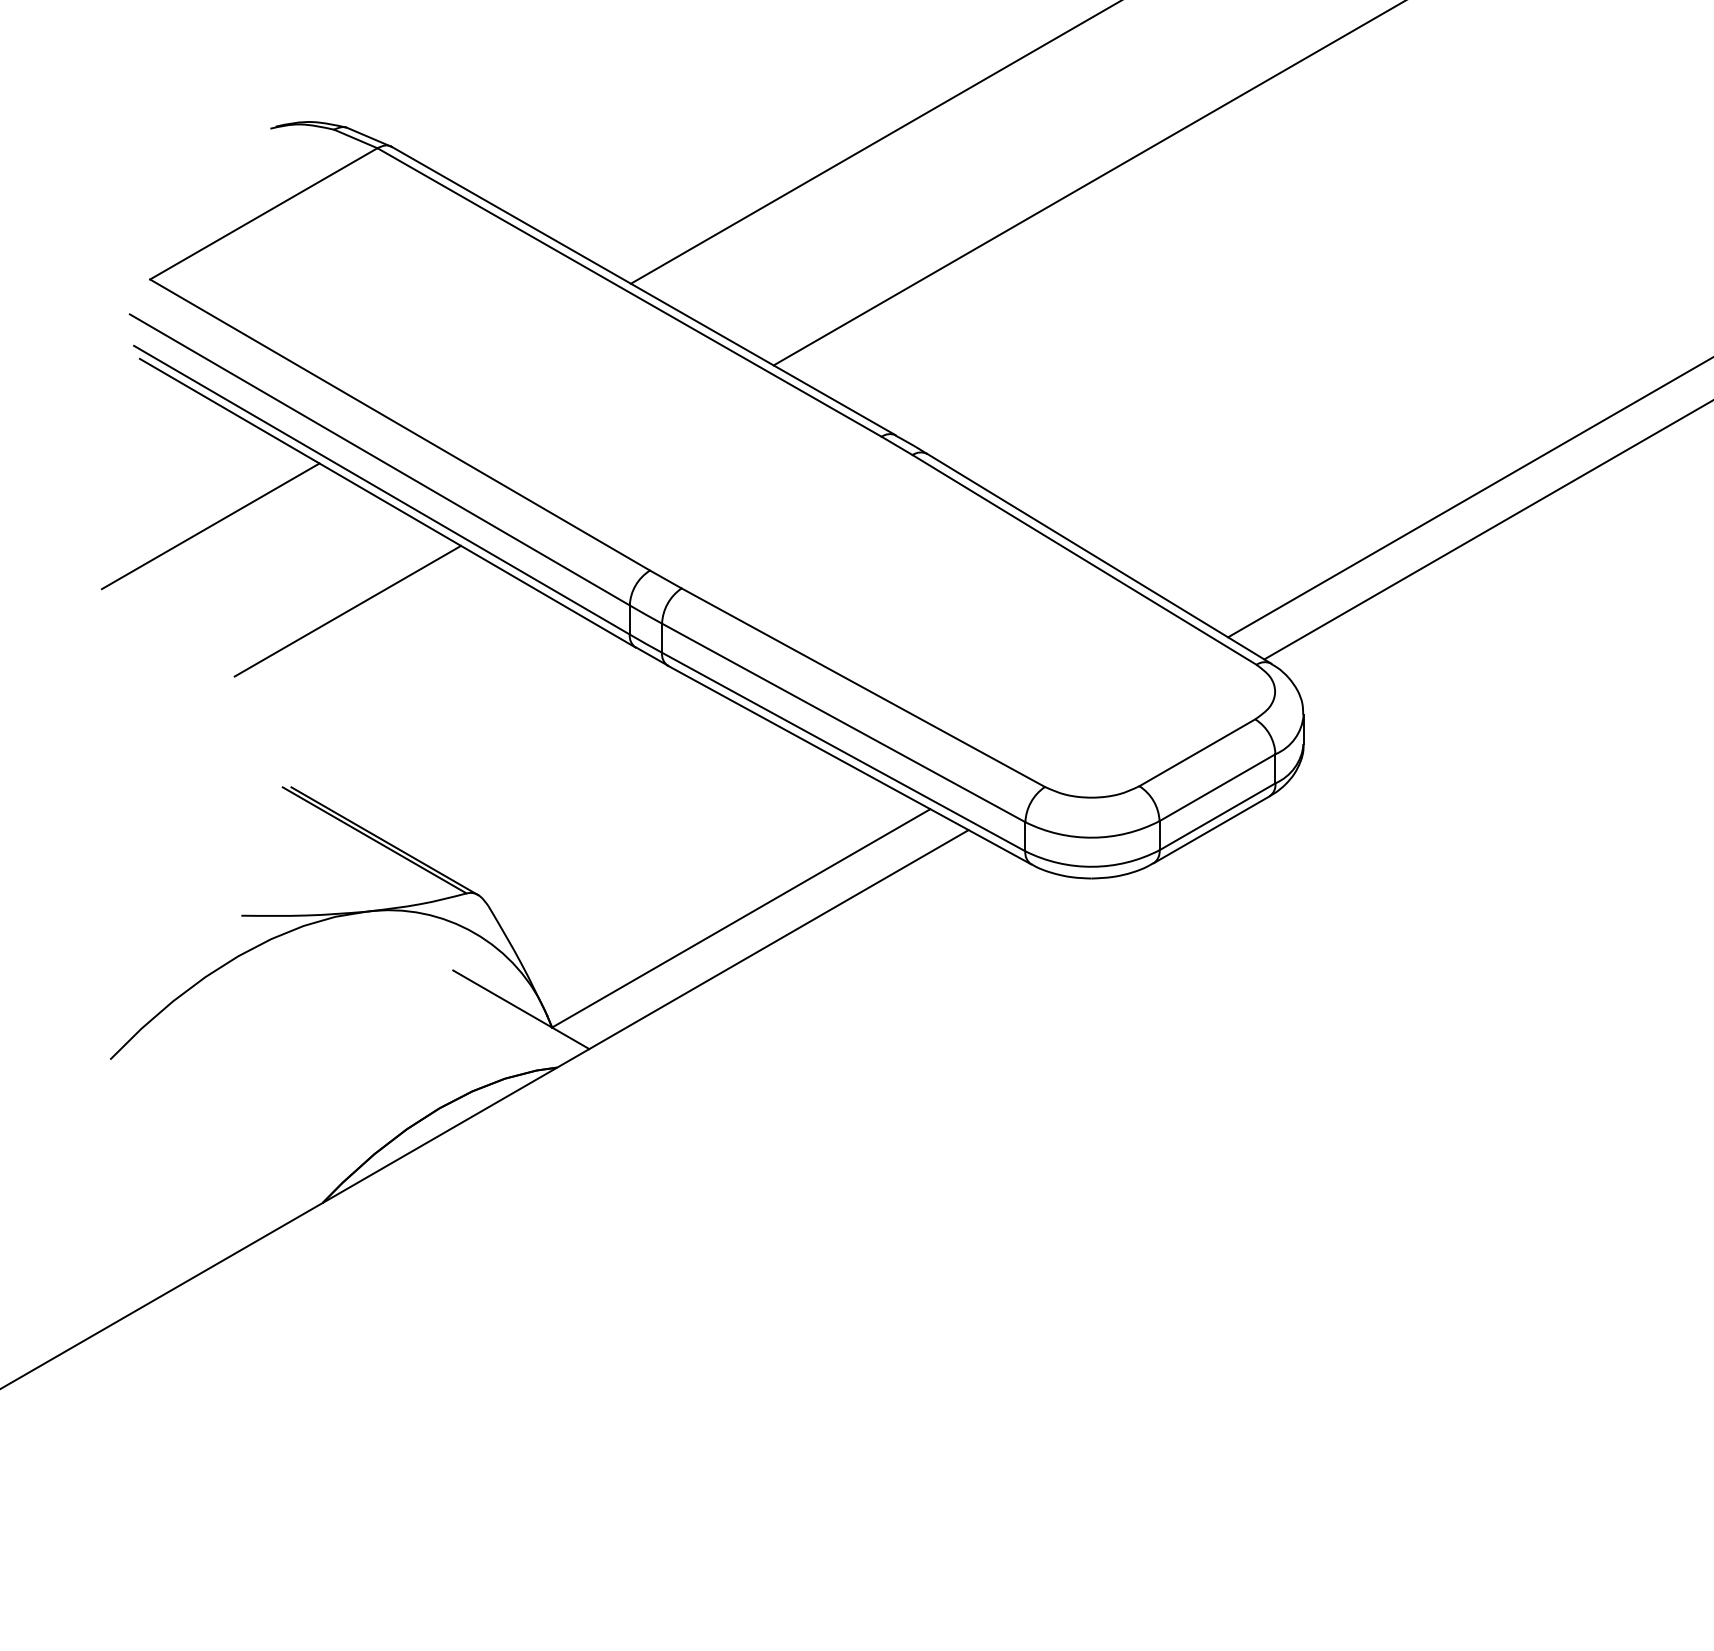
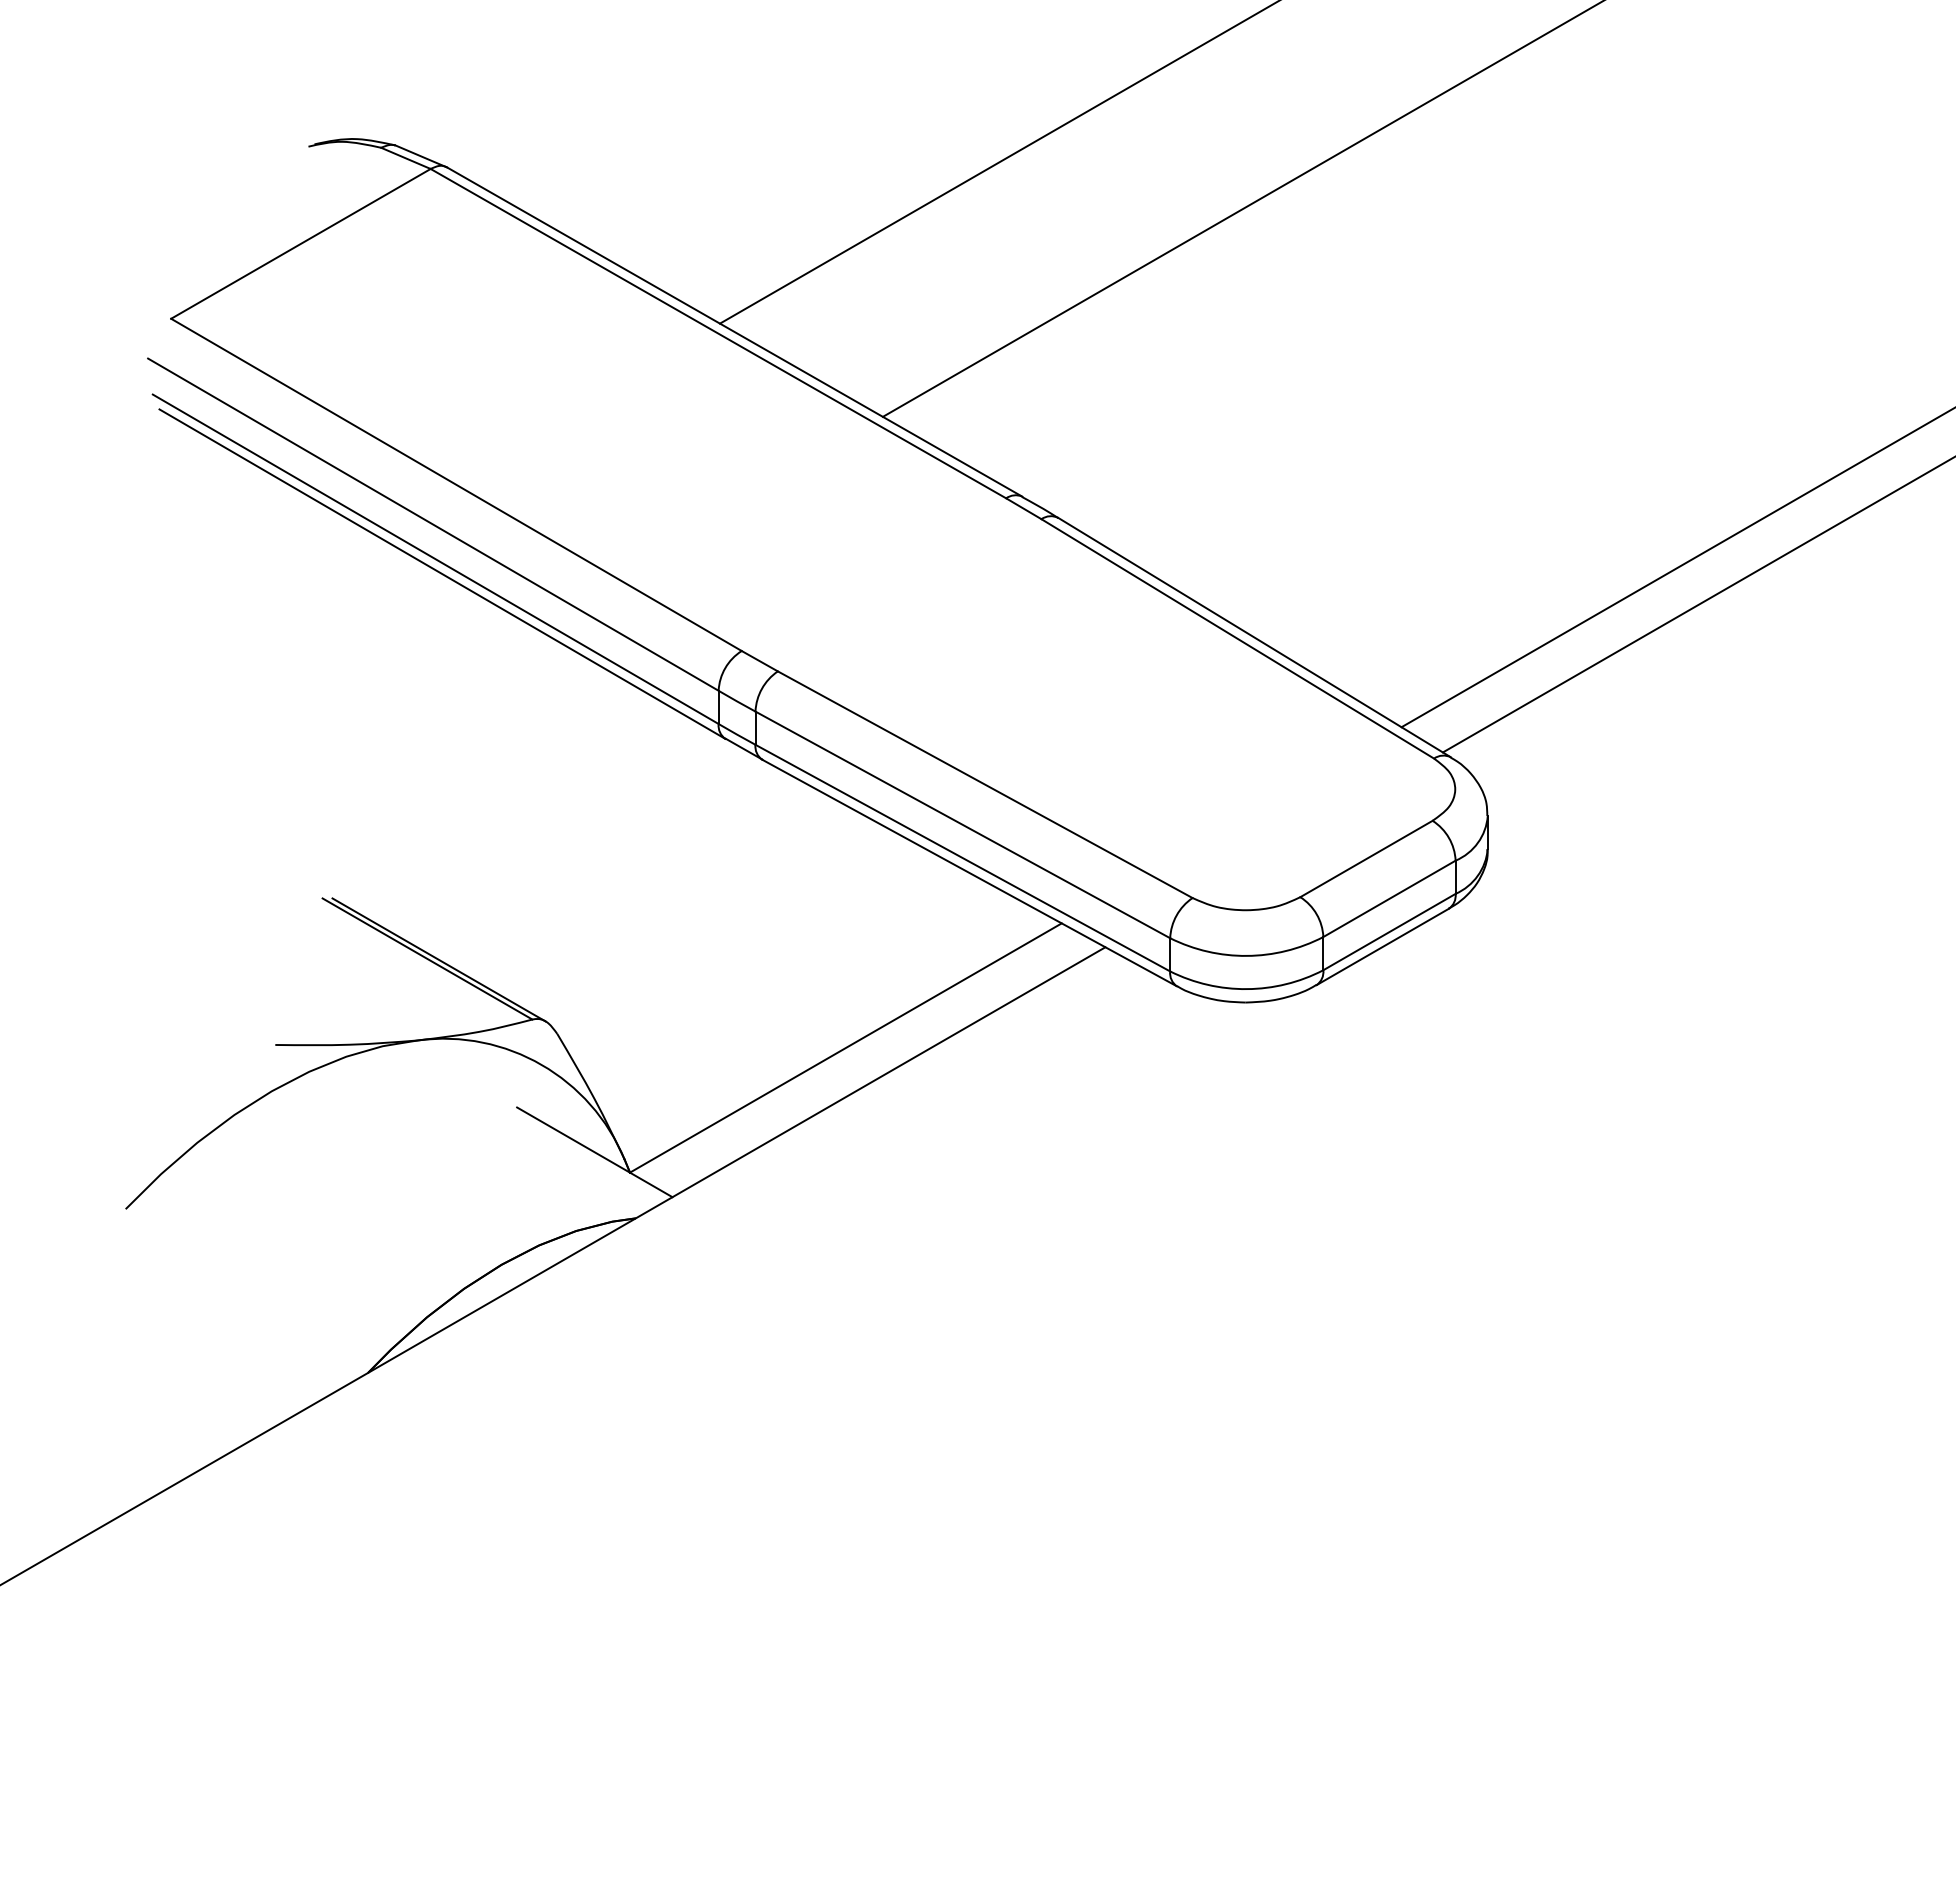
line: (210, 526) -> (240, 600), removed
line: (347, 610) -> (396, 696), removed

